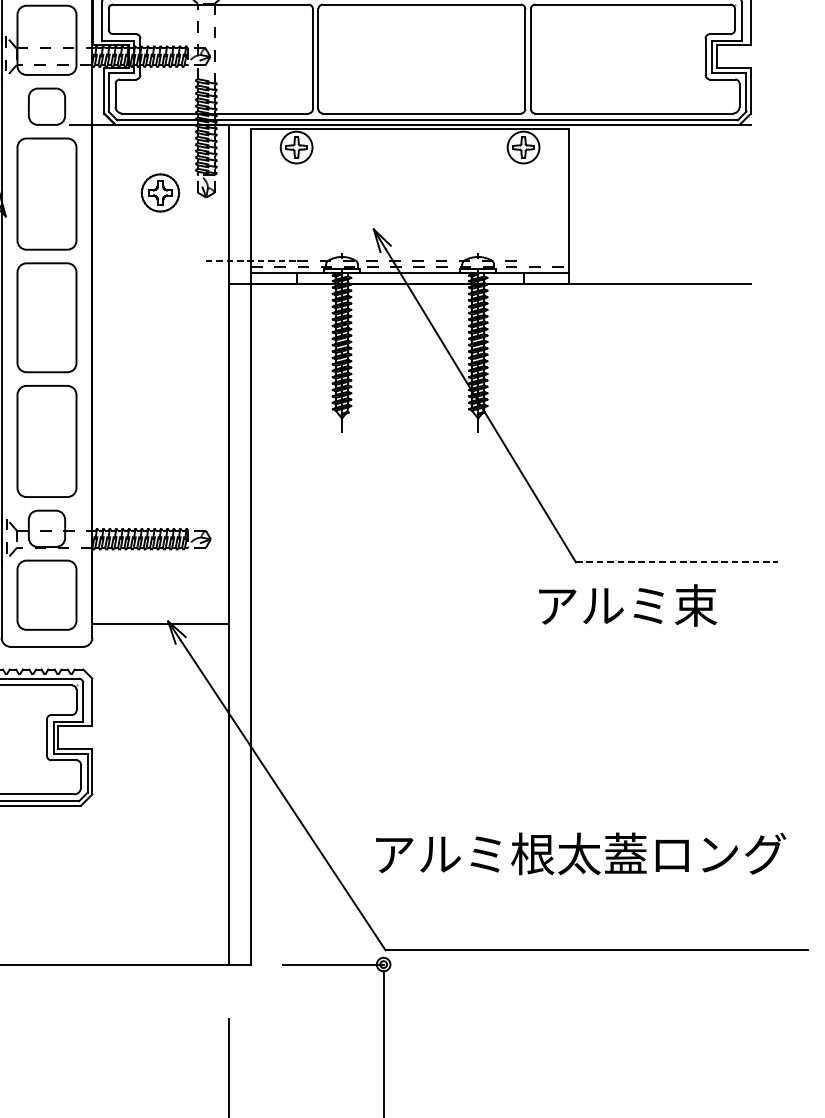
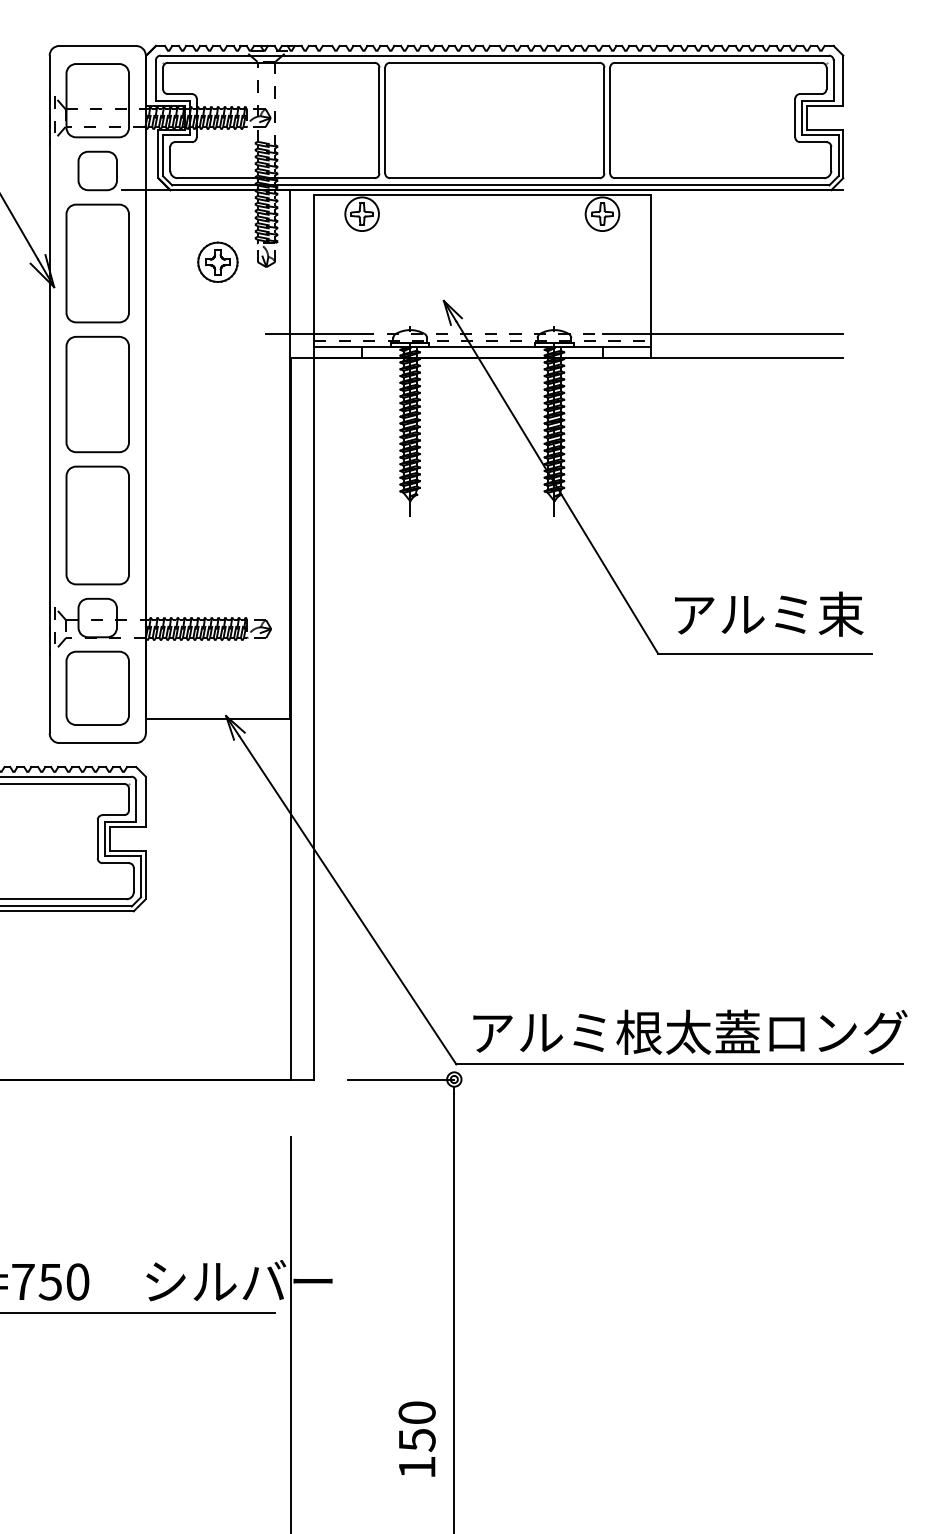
line: (251, 261) -> (314, 334), dashed -> solid
line: (636, 261) -> (722, 334), added
line: (677, 562) -> (765, 653), dashed -> solid
text: (628, 604) -> (769, 613), moved
text: (581, 853) -> (690, 1031), moved

